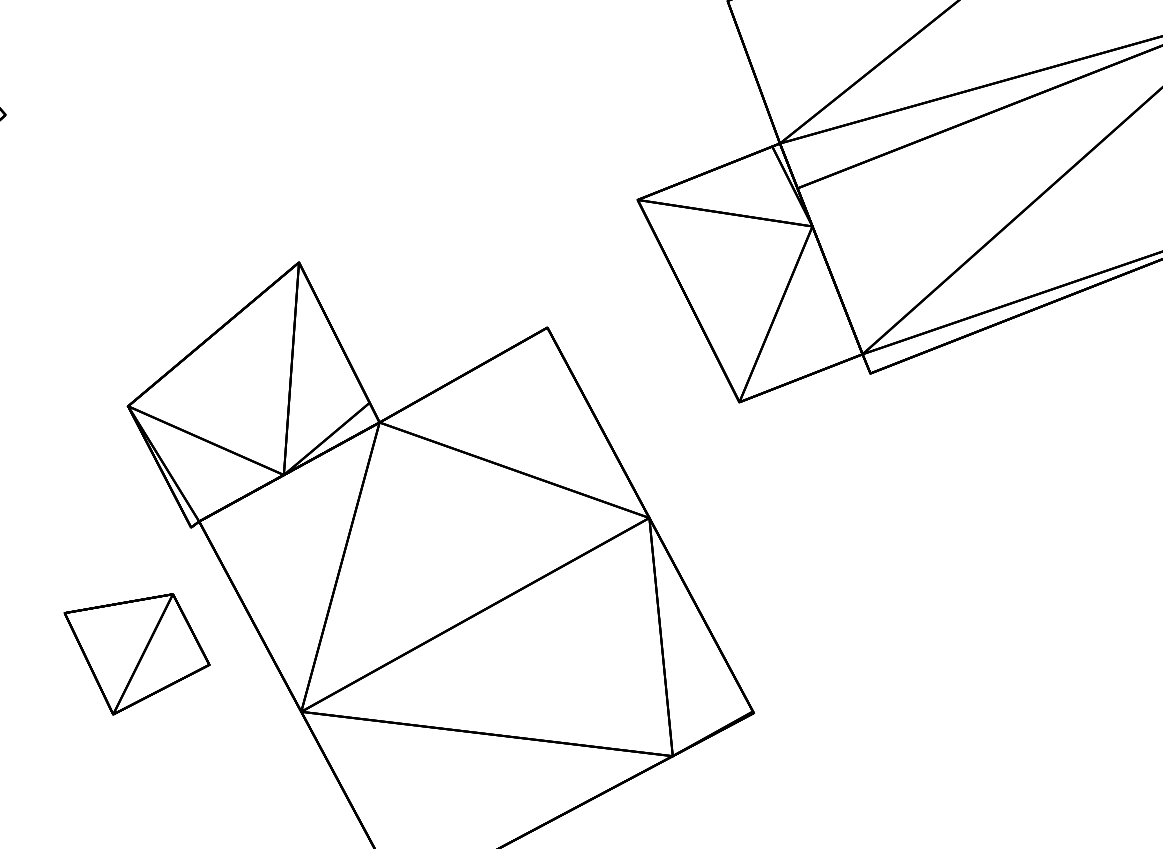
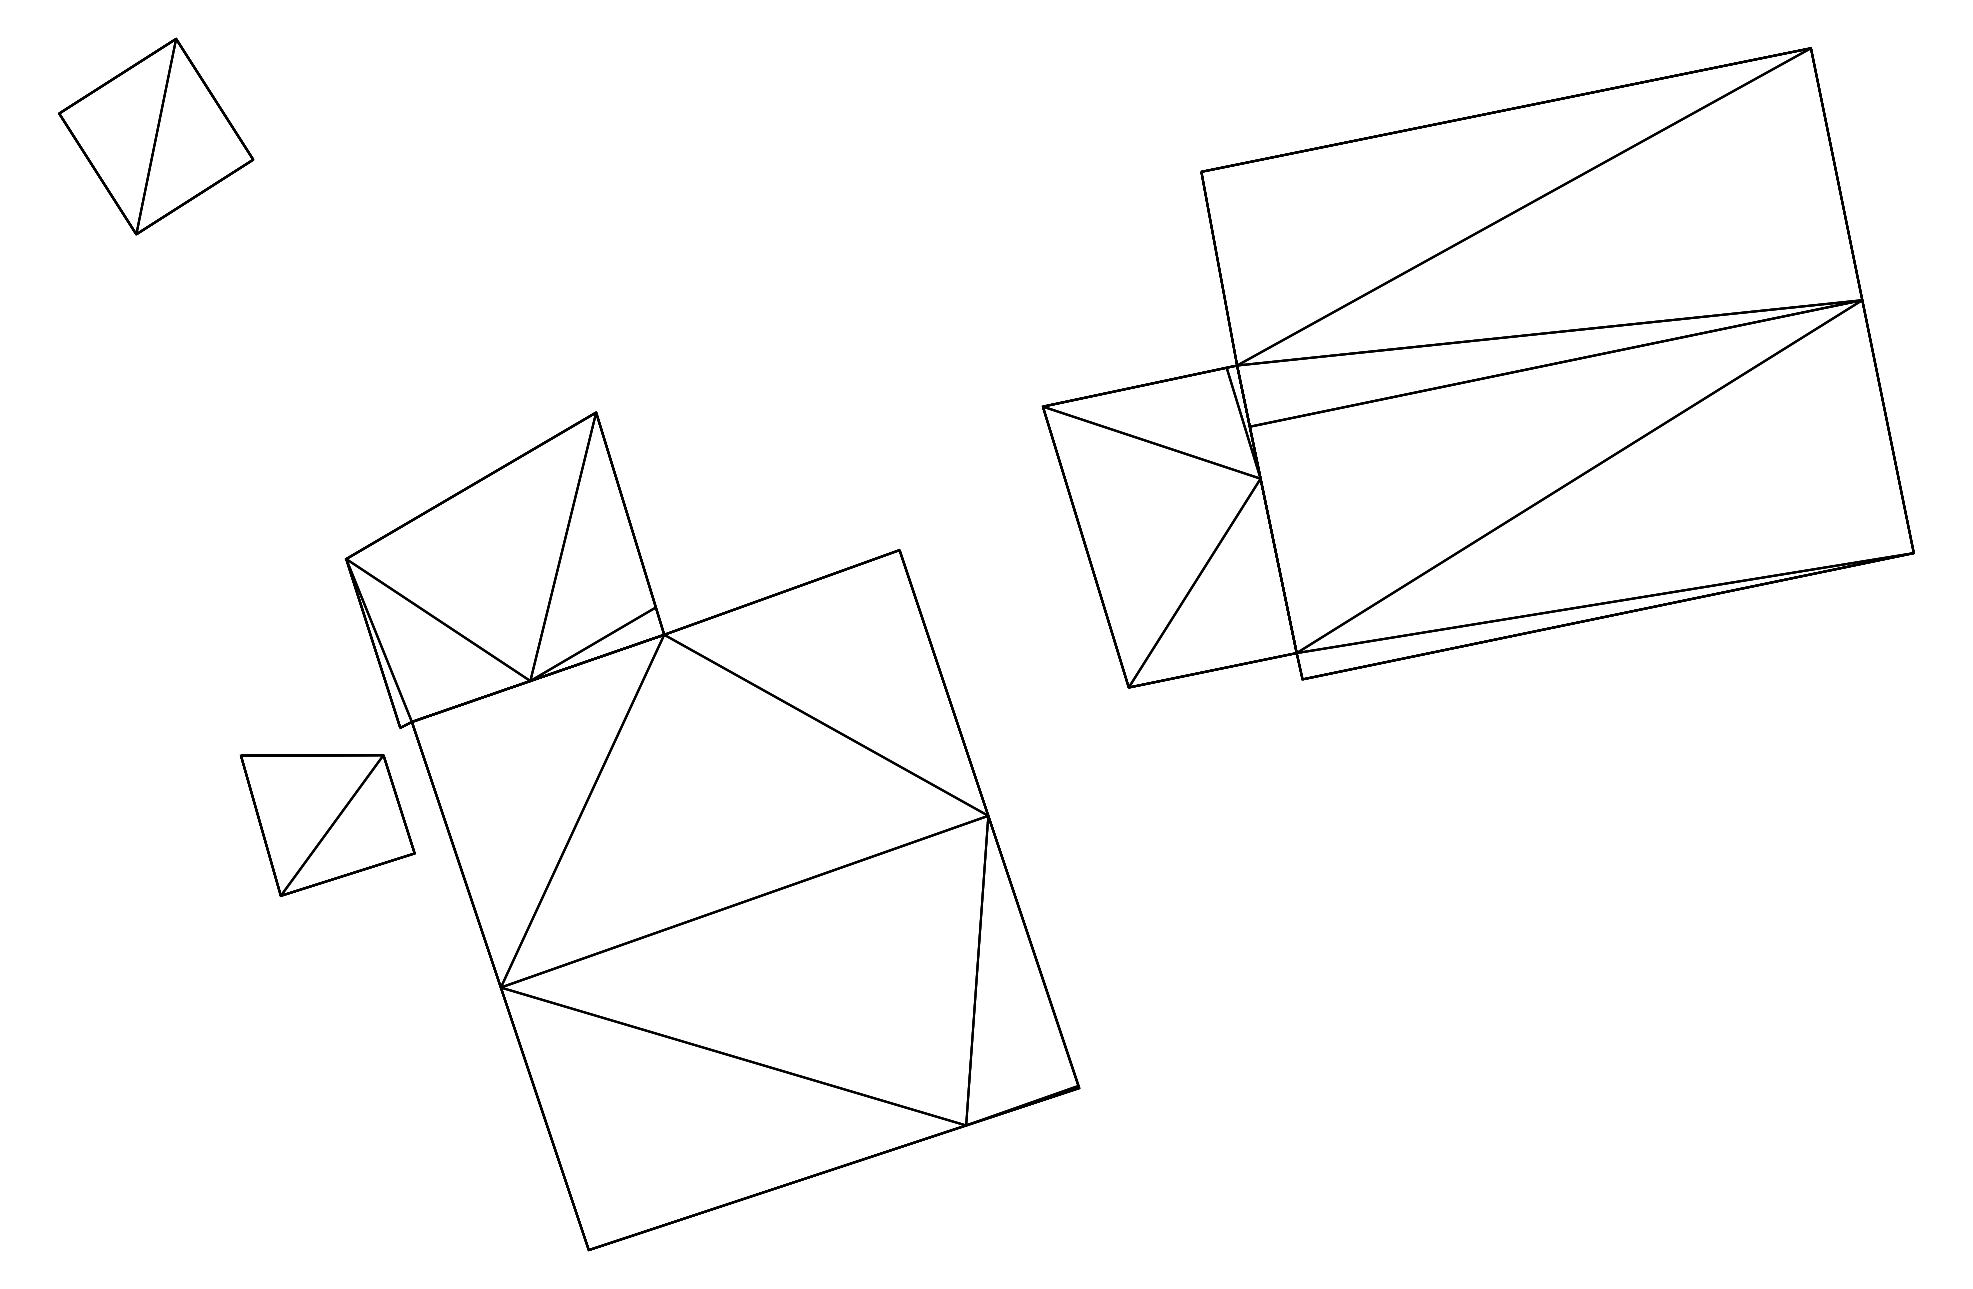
part: (139, 654) -> (327, 825), moved

